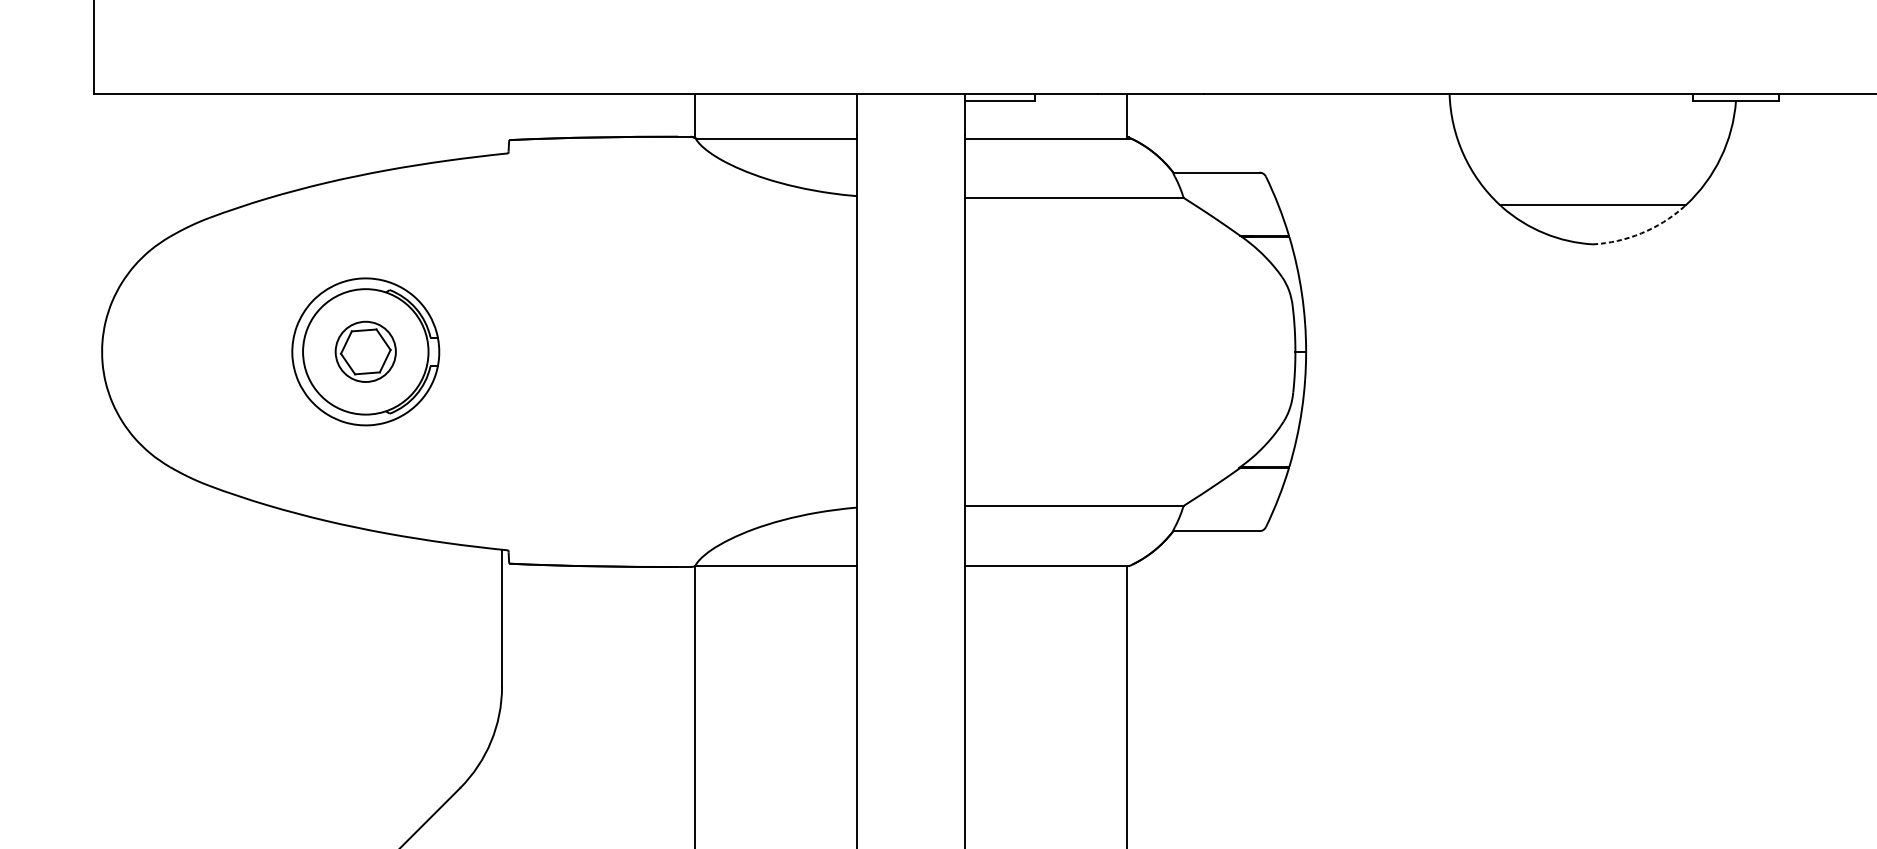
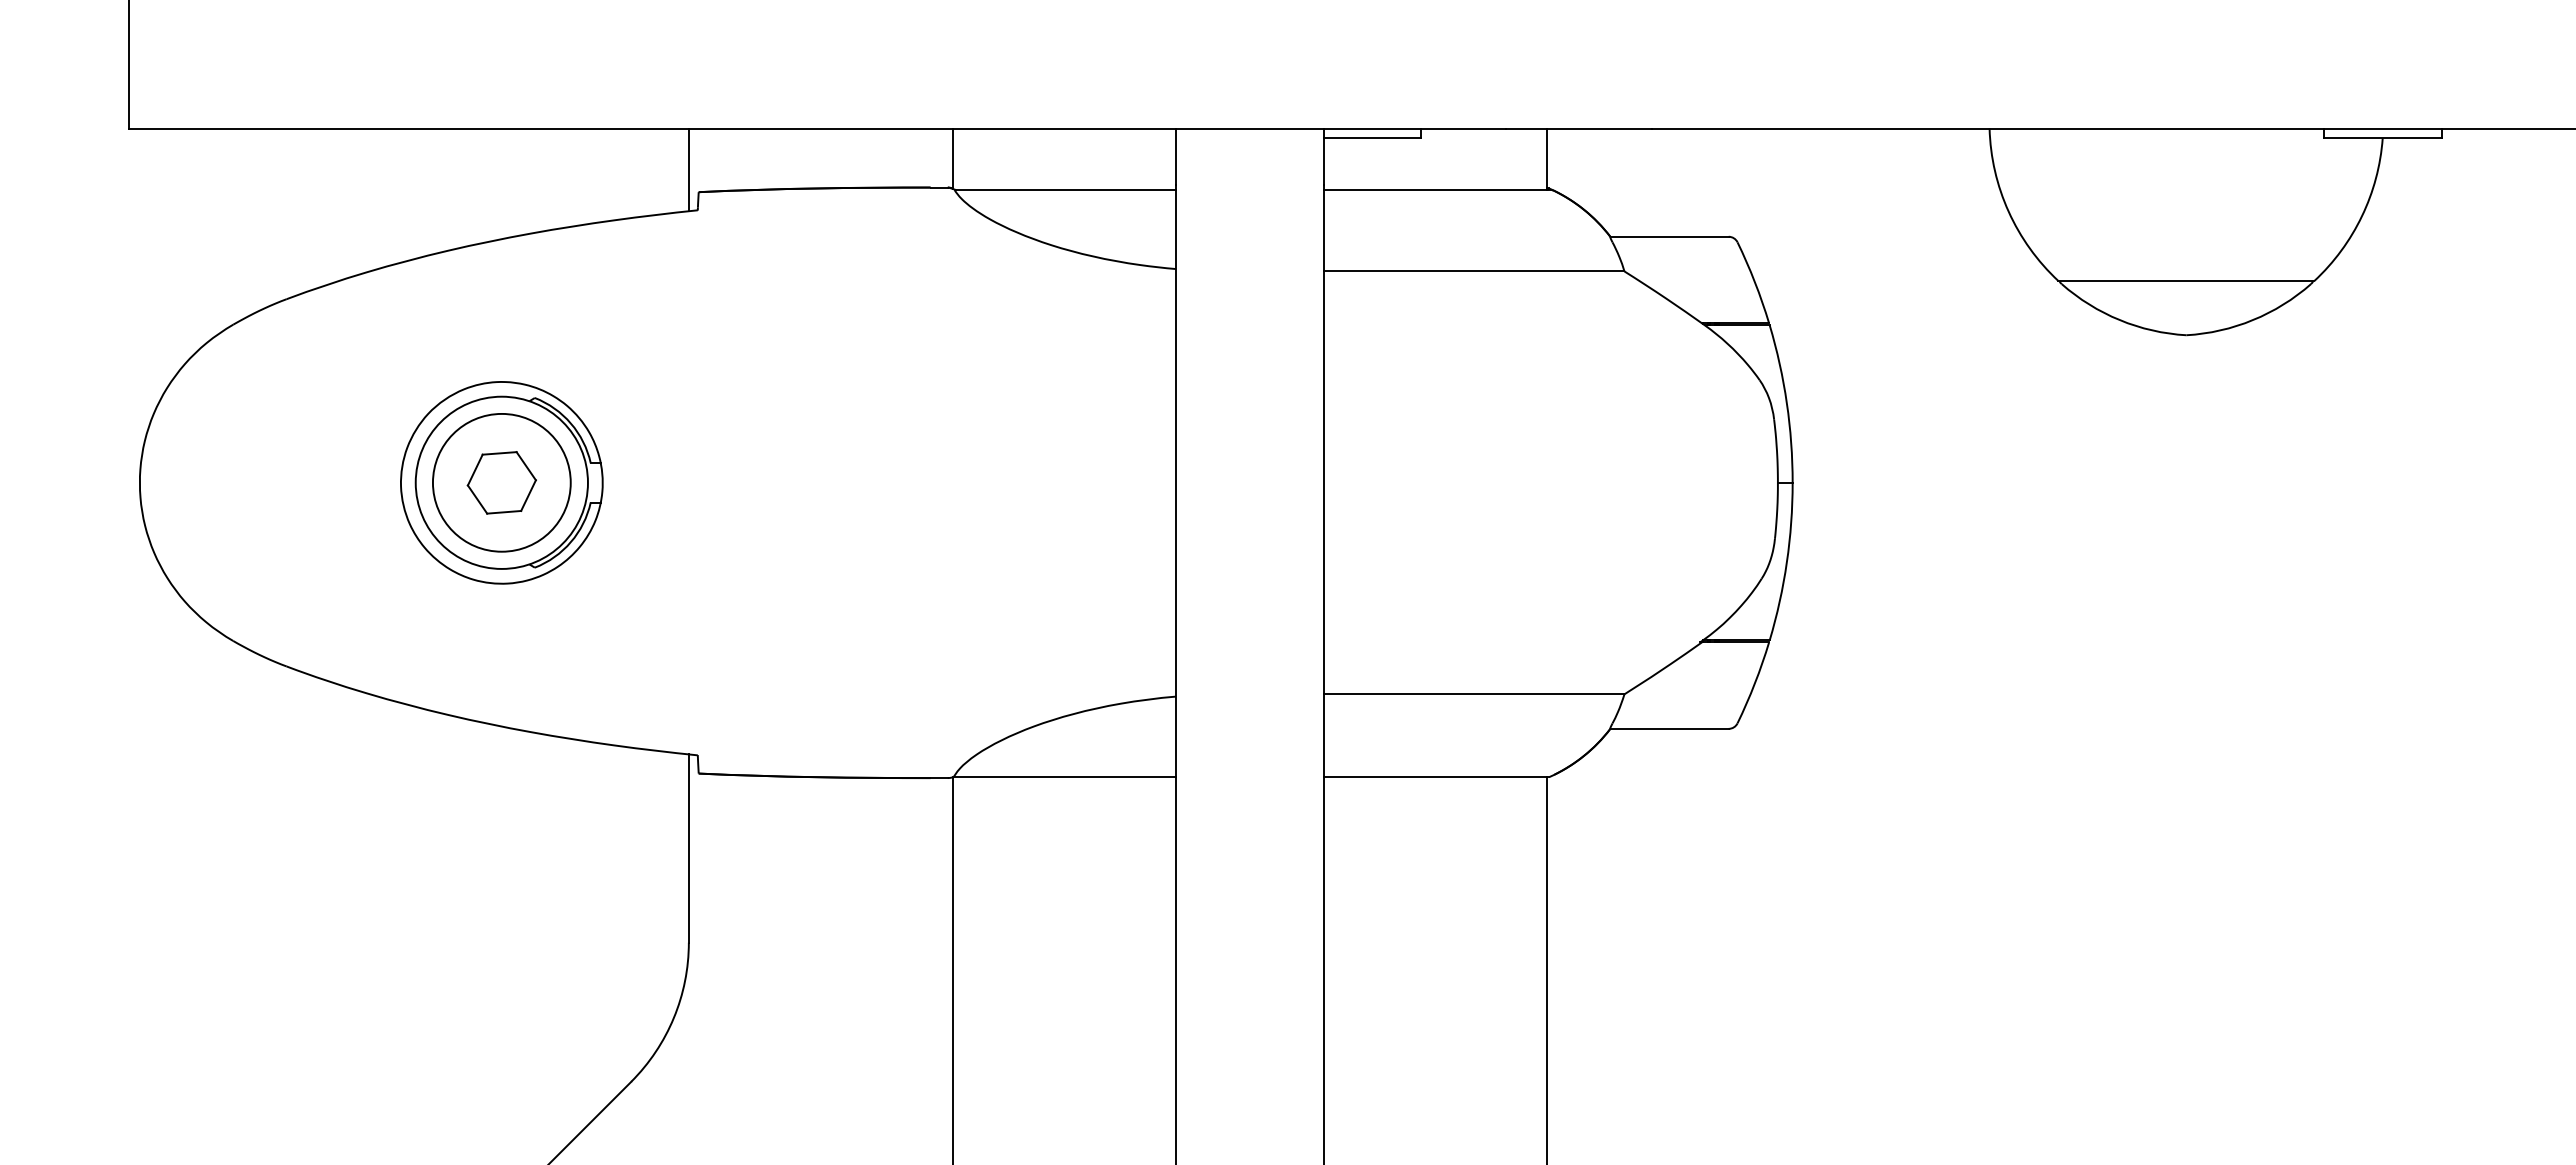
line: (501, 123) -> (688, 169), added
arc: (1641, 233) -> (2252, 320), dashed -> solid
circle: (365, 351) -> (501, 482), size x1.67

